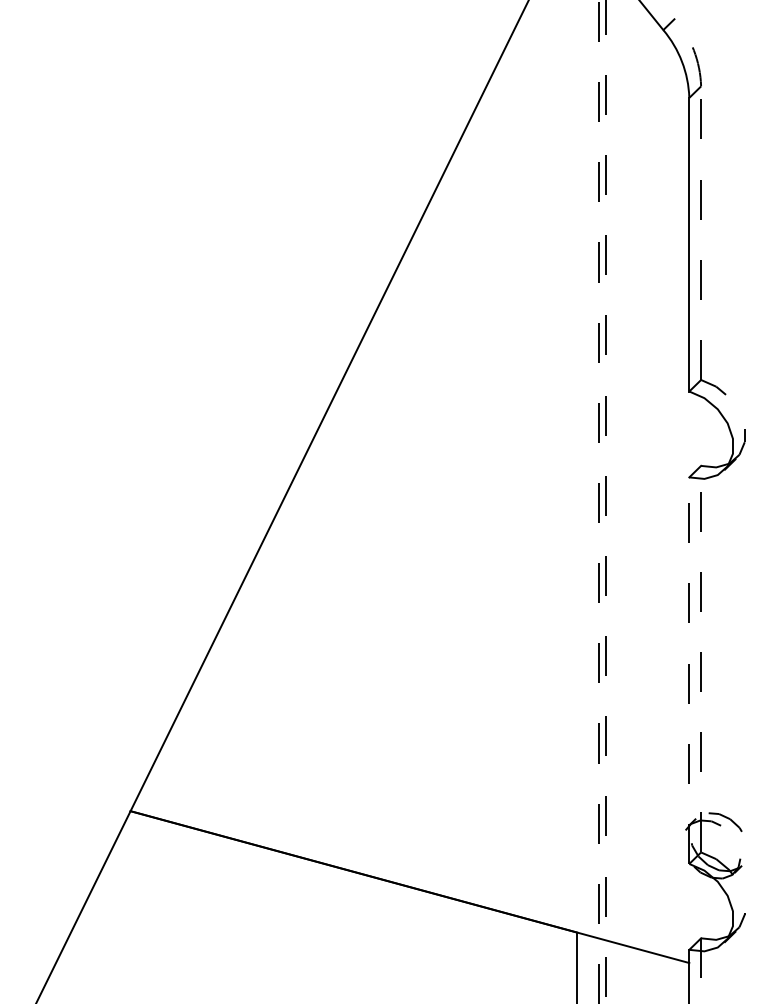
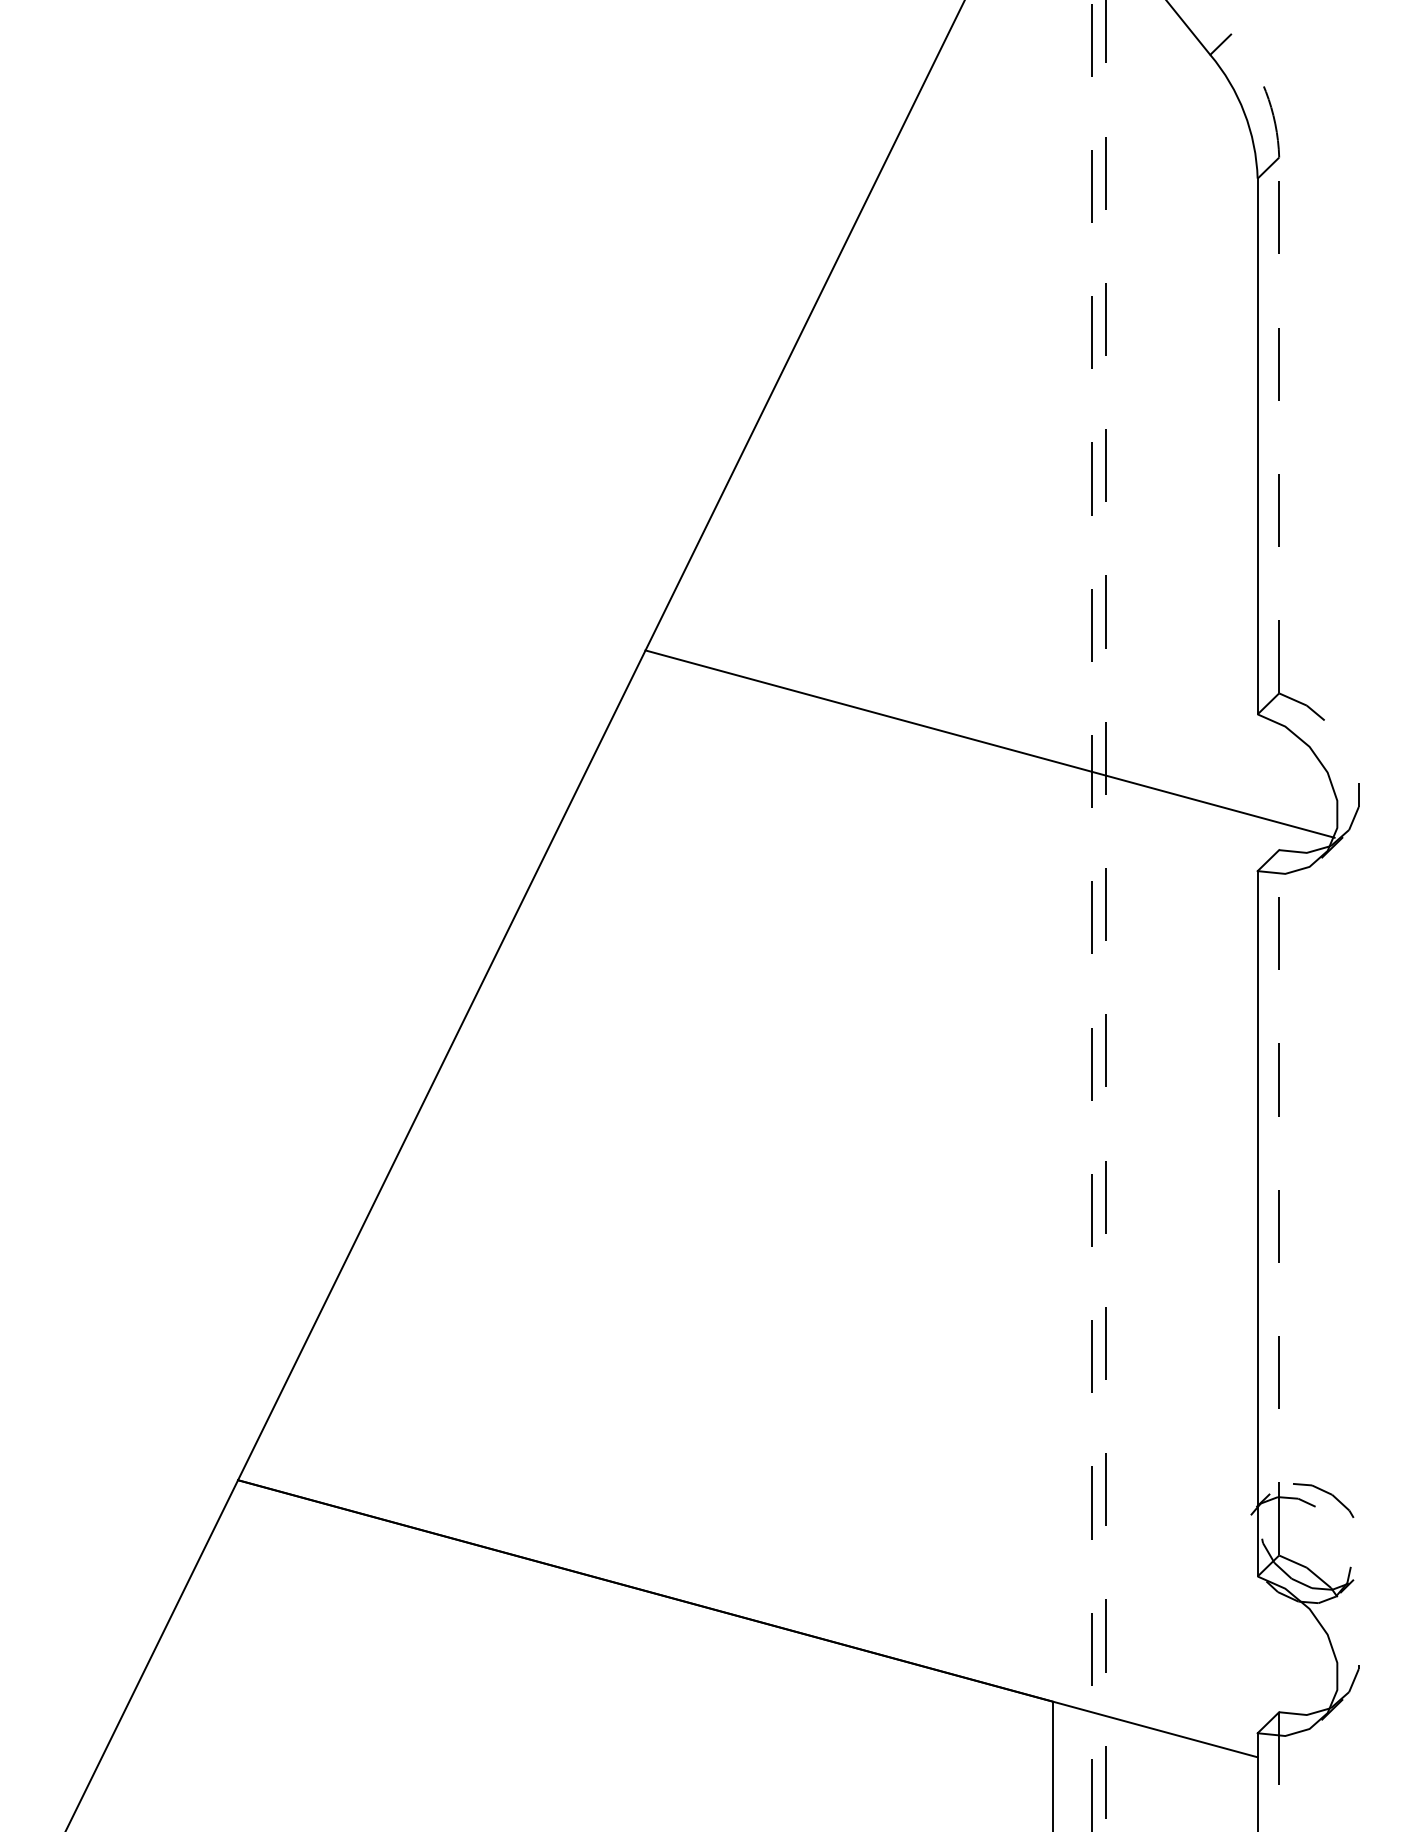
line: (542, 407) -> (989, 743), added
line: (689, 670) -> (1257, 1223), dashed -> solid

